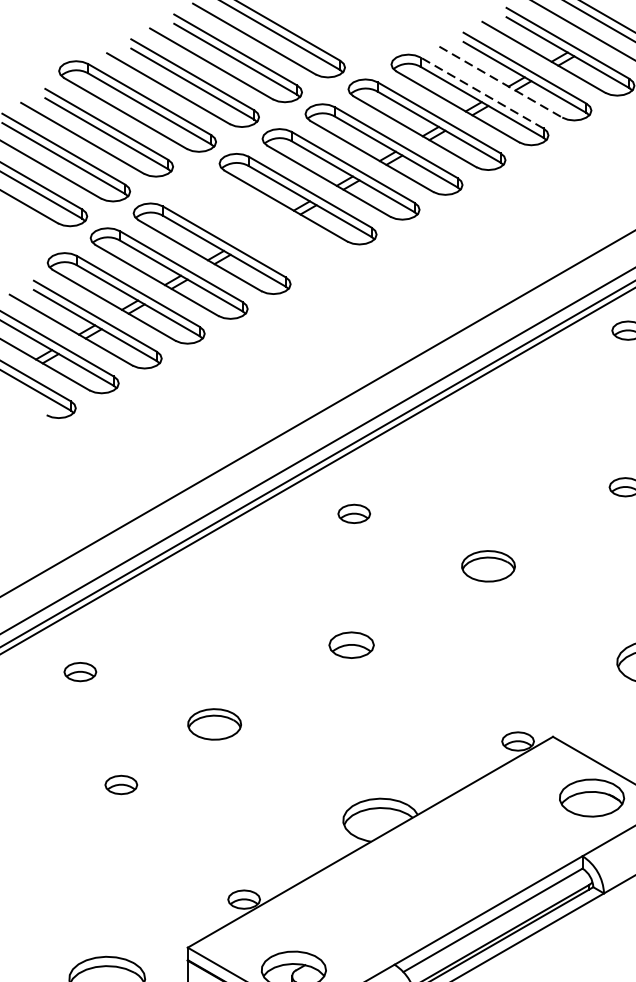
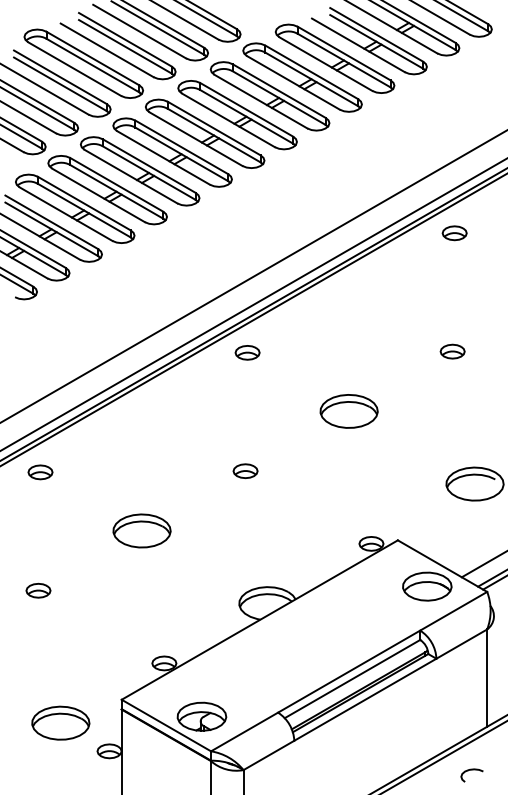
line: (500, 82) -> (358, 45), dashed -> solid
line: (482, 92) -> (344, 53), dashed -> solid
part: (254, 223) -> (172, 152), added
part: (354, 513) -> (247, 352), moved
part: (487, 566) -> (348, 411), size x1.43
part: (351, 645) -> (245, 471), size x0.71
part: (80, 672) -> (40, 472), moved
part: (213, 723) -> (141, 530), size x1.43
part: (121, 784) -> (38, 590), moved

